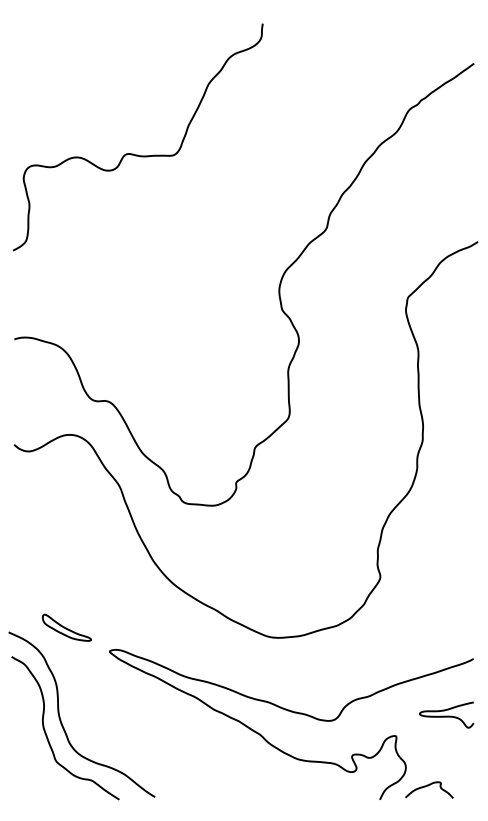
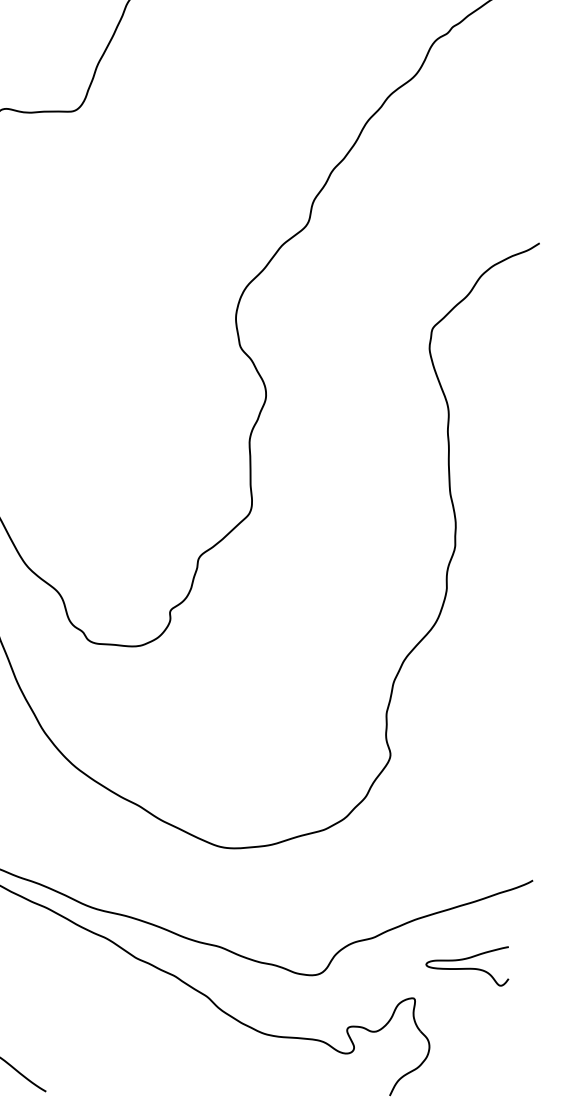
curve: (446, 715) -> (467, 967), moved
curve: (428, 786) -> (464, 1075), removed

